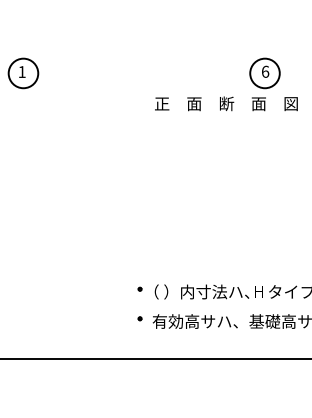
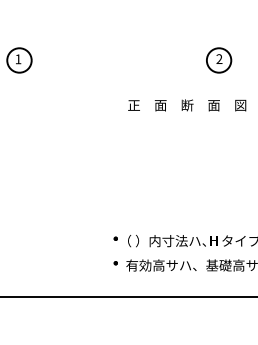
text: (265, 71) -> (219, 58), 6 -> 2
text: (226, 103) -> (187, 105), moved

